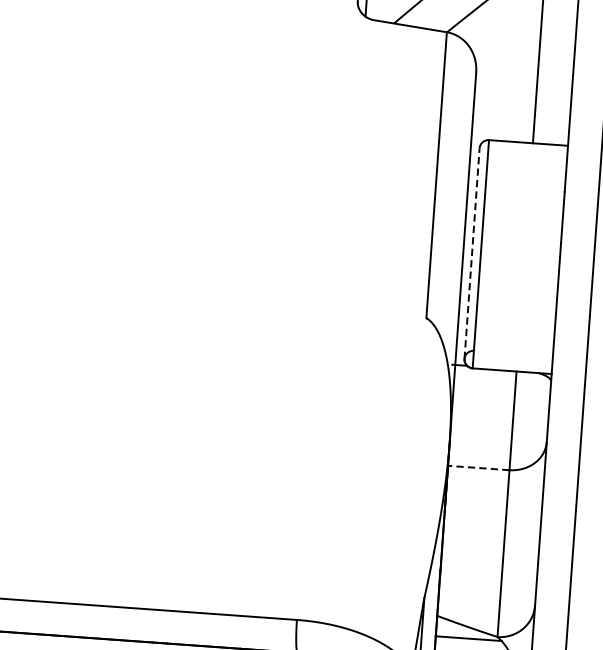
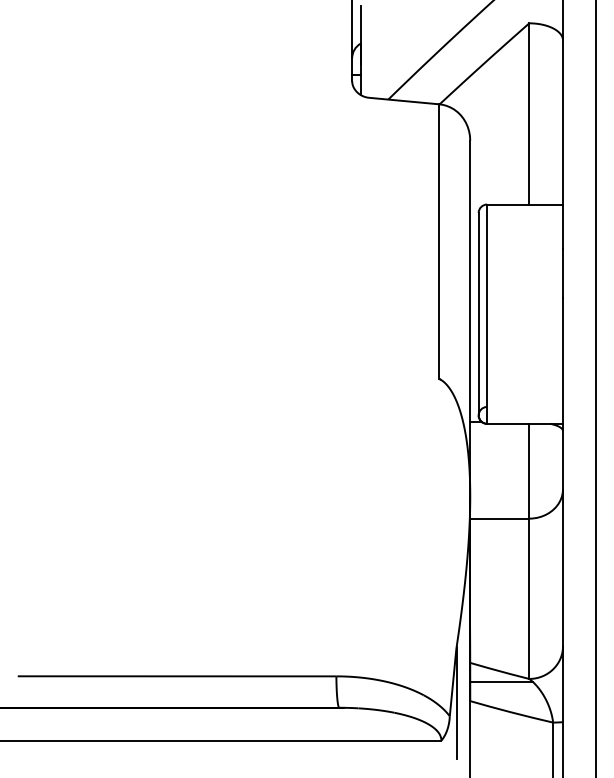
line: (471, 252) -> (478, 313), dashed -> solid
line: (478, 467) -> (499, 518), dashed -> solid

